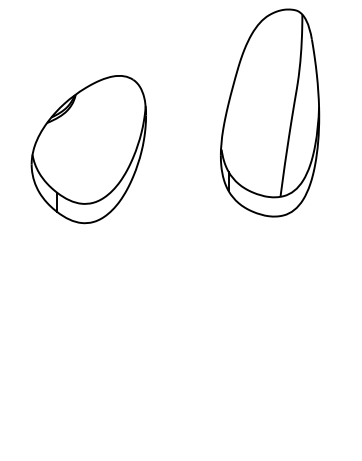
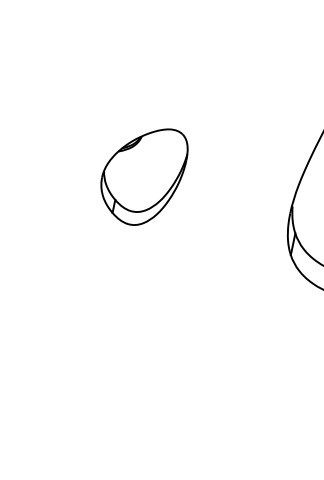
part: (88, 149) -> (142, 175), size x0.6

